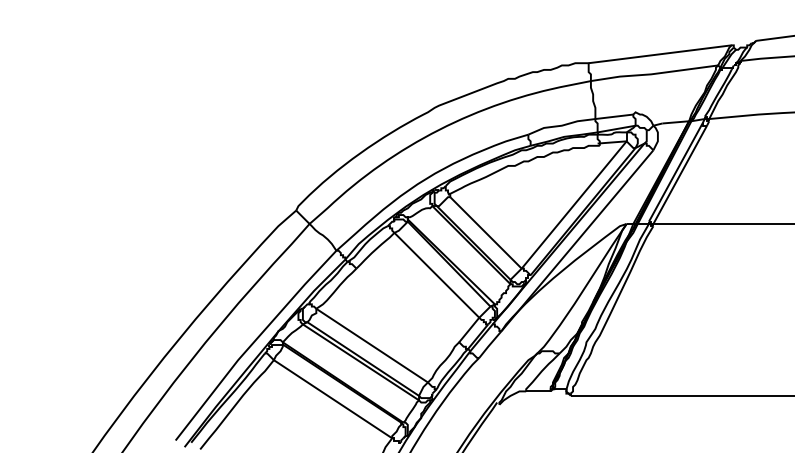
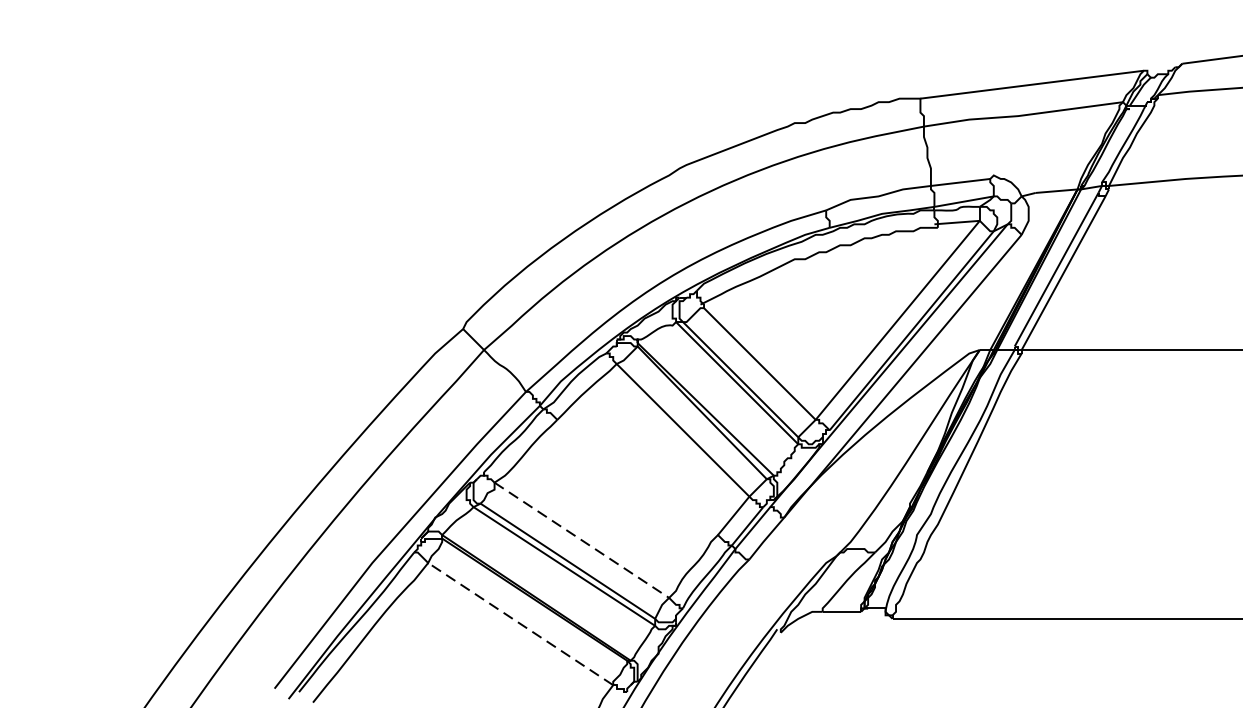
line: (372, 345) -> (582, 540), solid -> dashed
line: (333, 399) -> (521, 624), solid -> dashed

